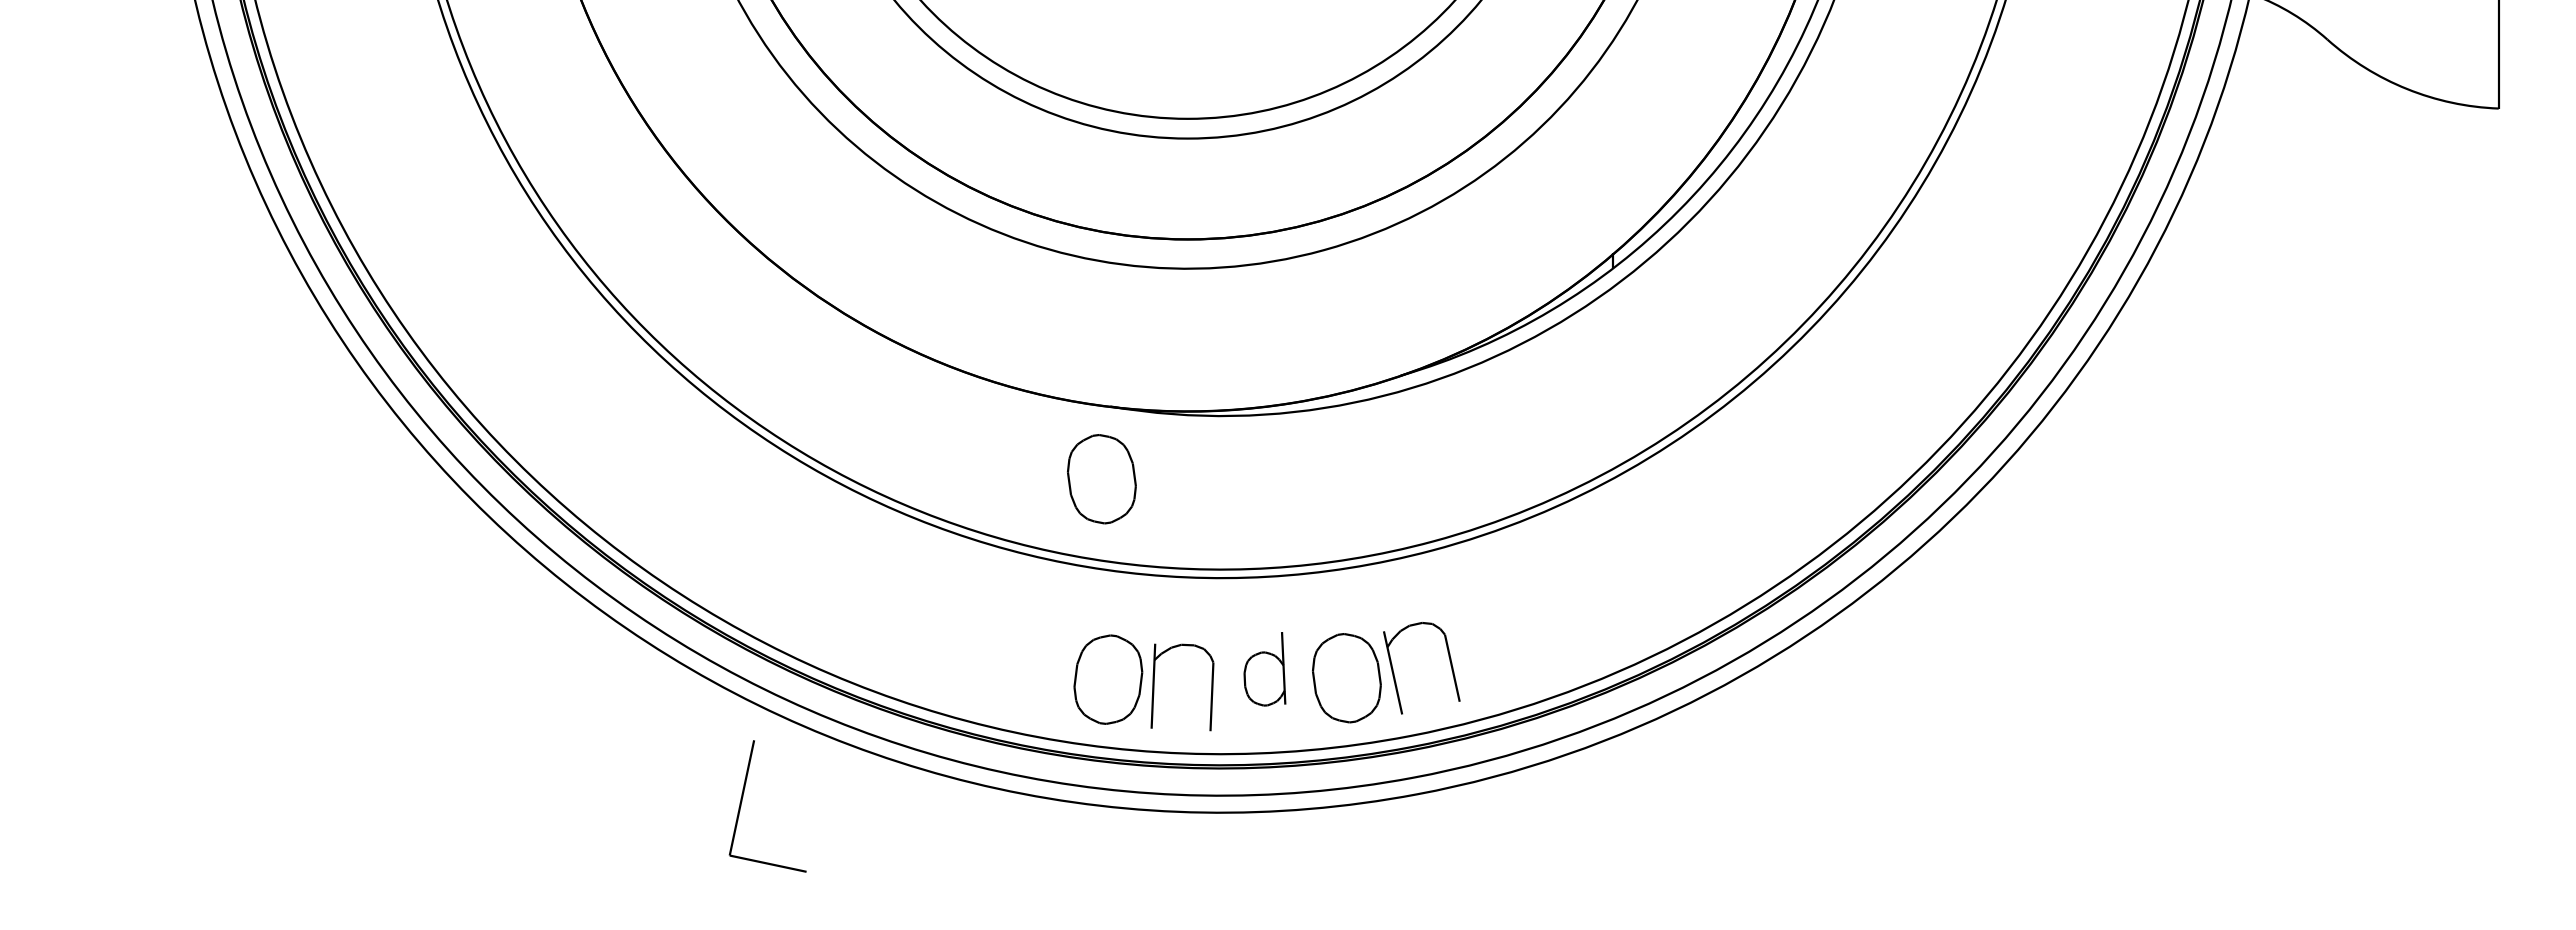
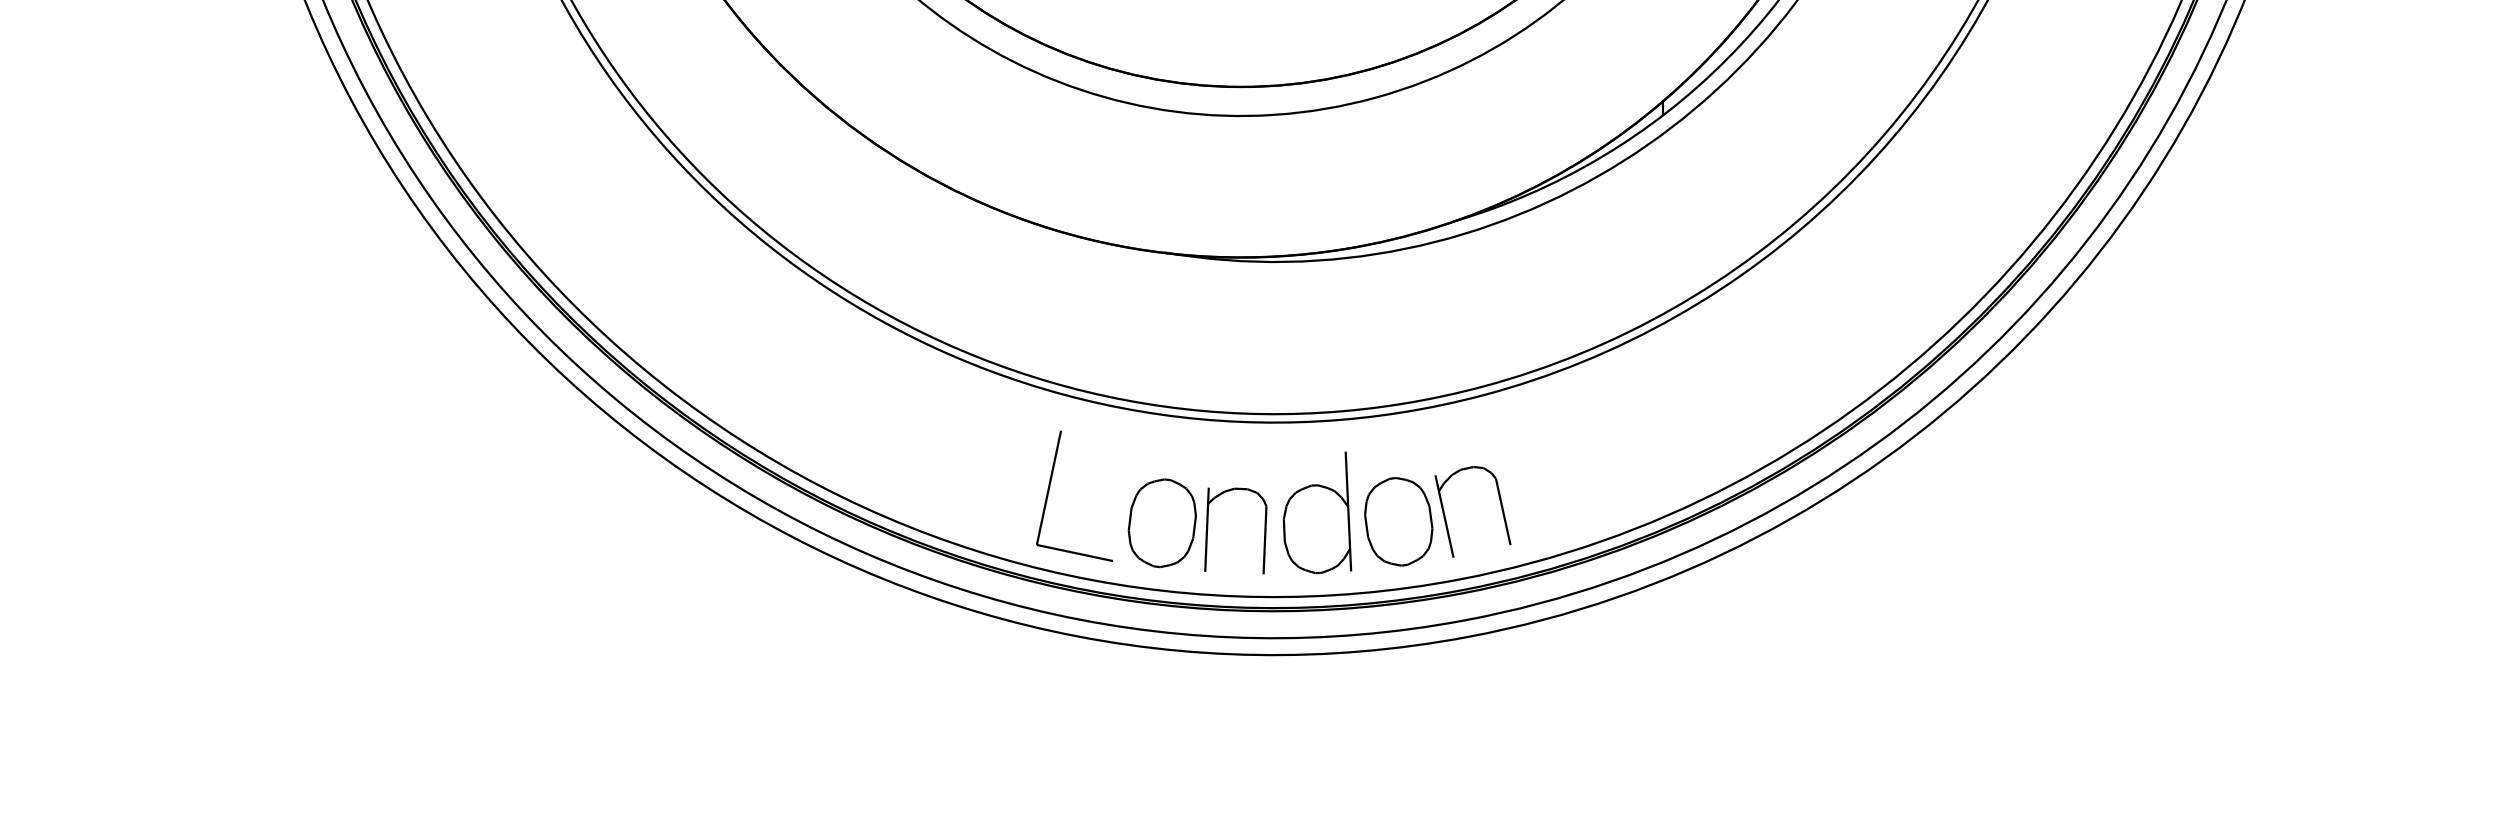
part: (1101, 479) -> (1155, 324), removed
part: (1264, 668) -> (1317, 512), size x1.67
part: (742, 801) -> (1049, 491), moved

